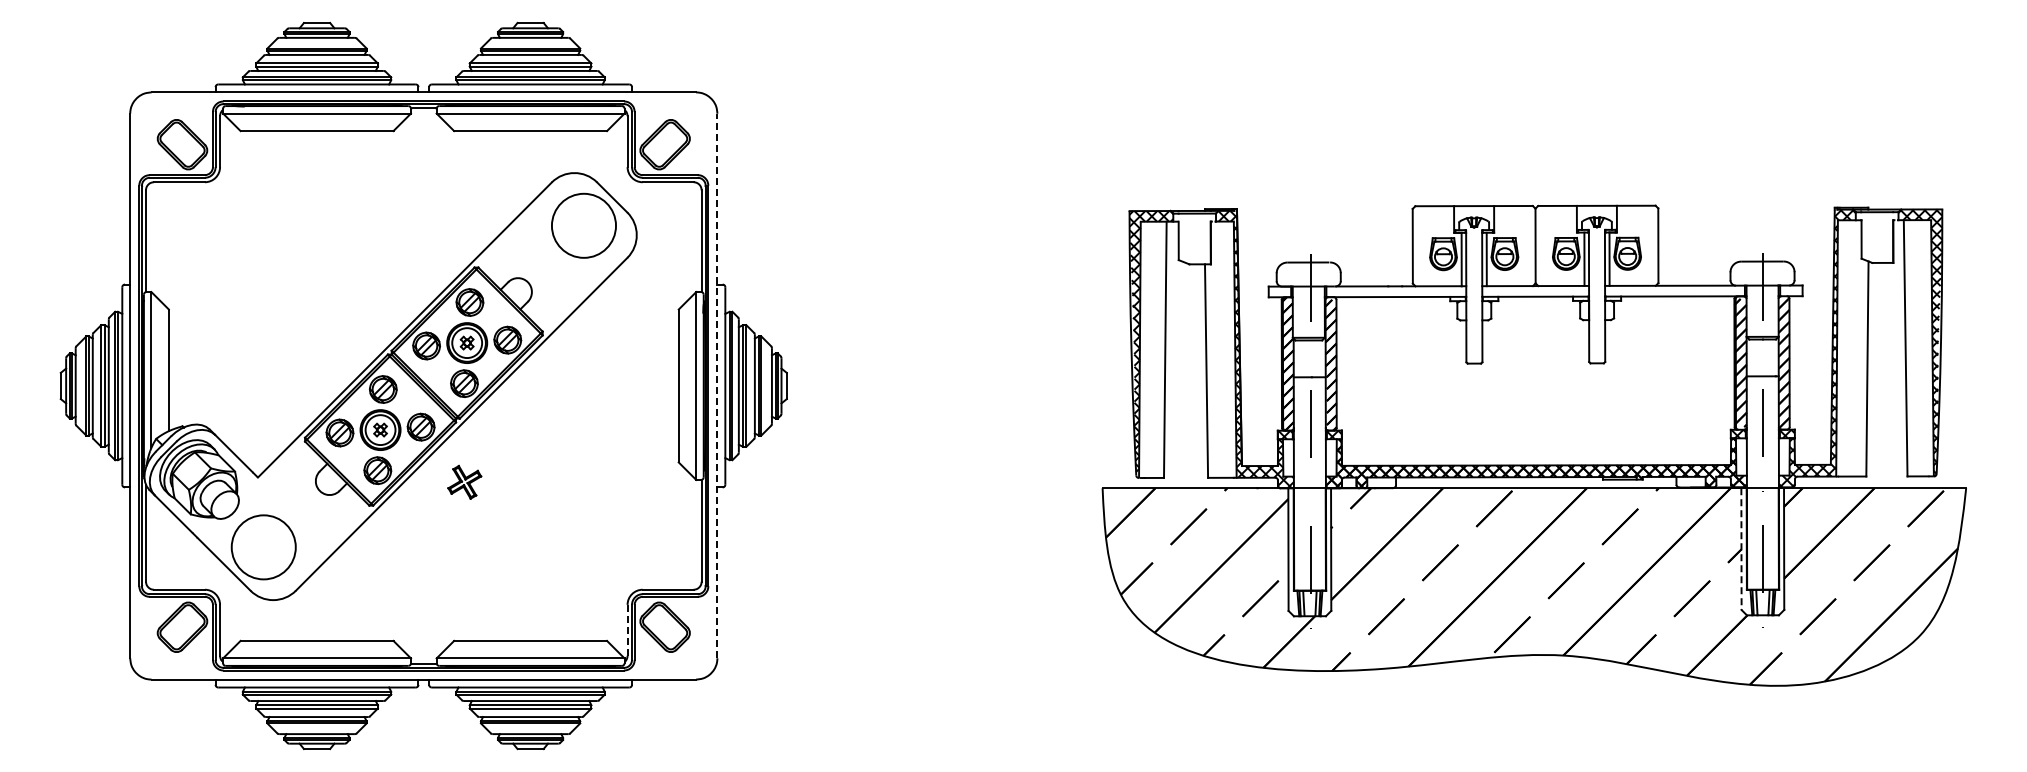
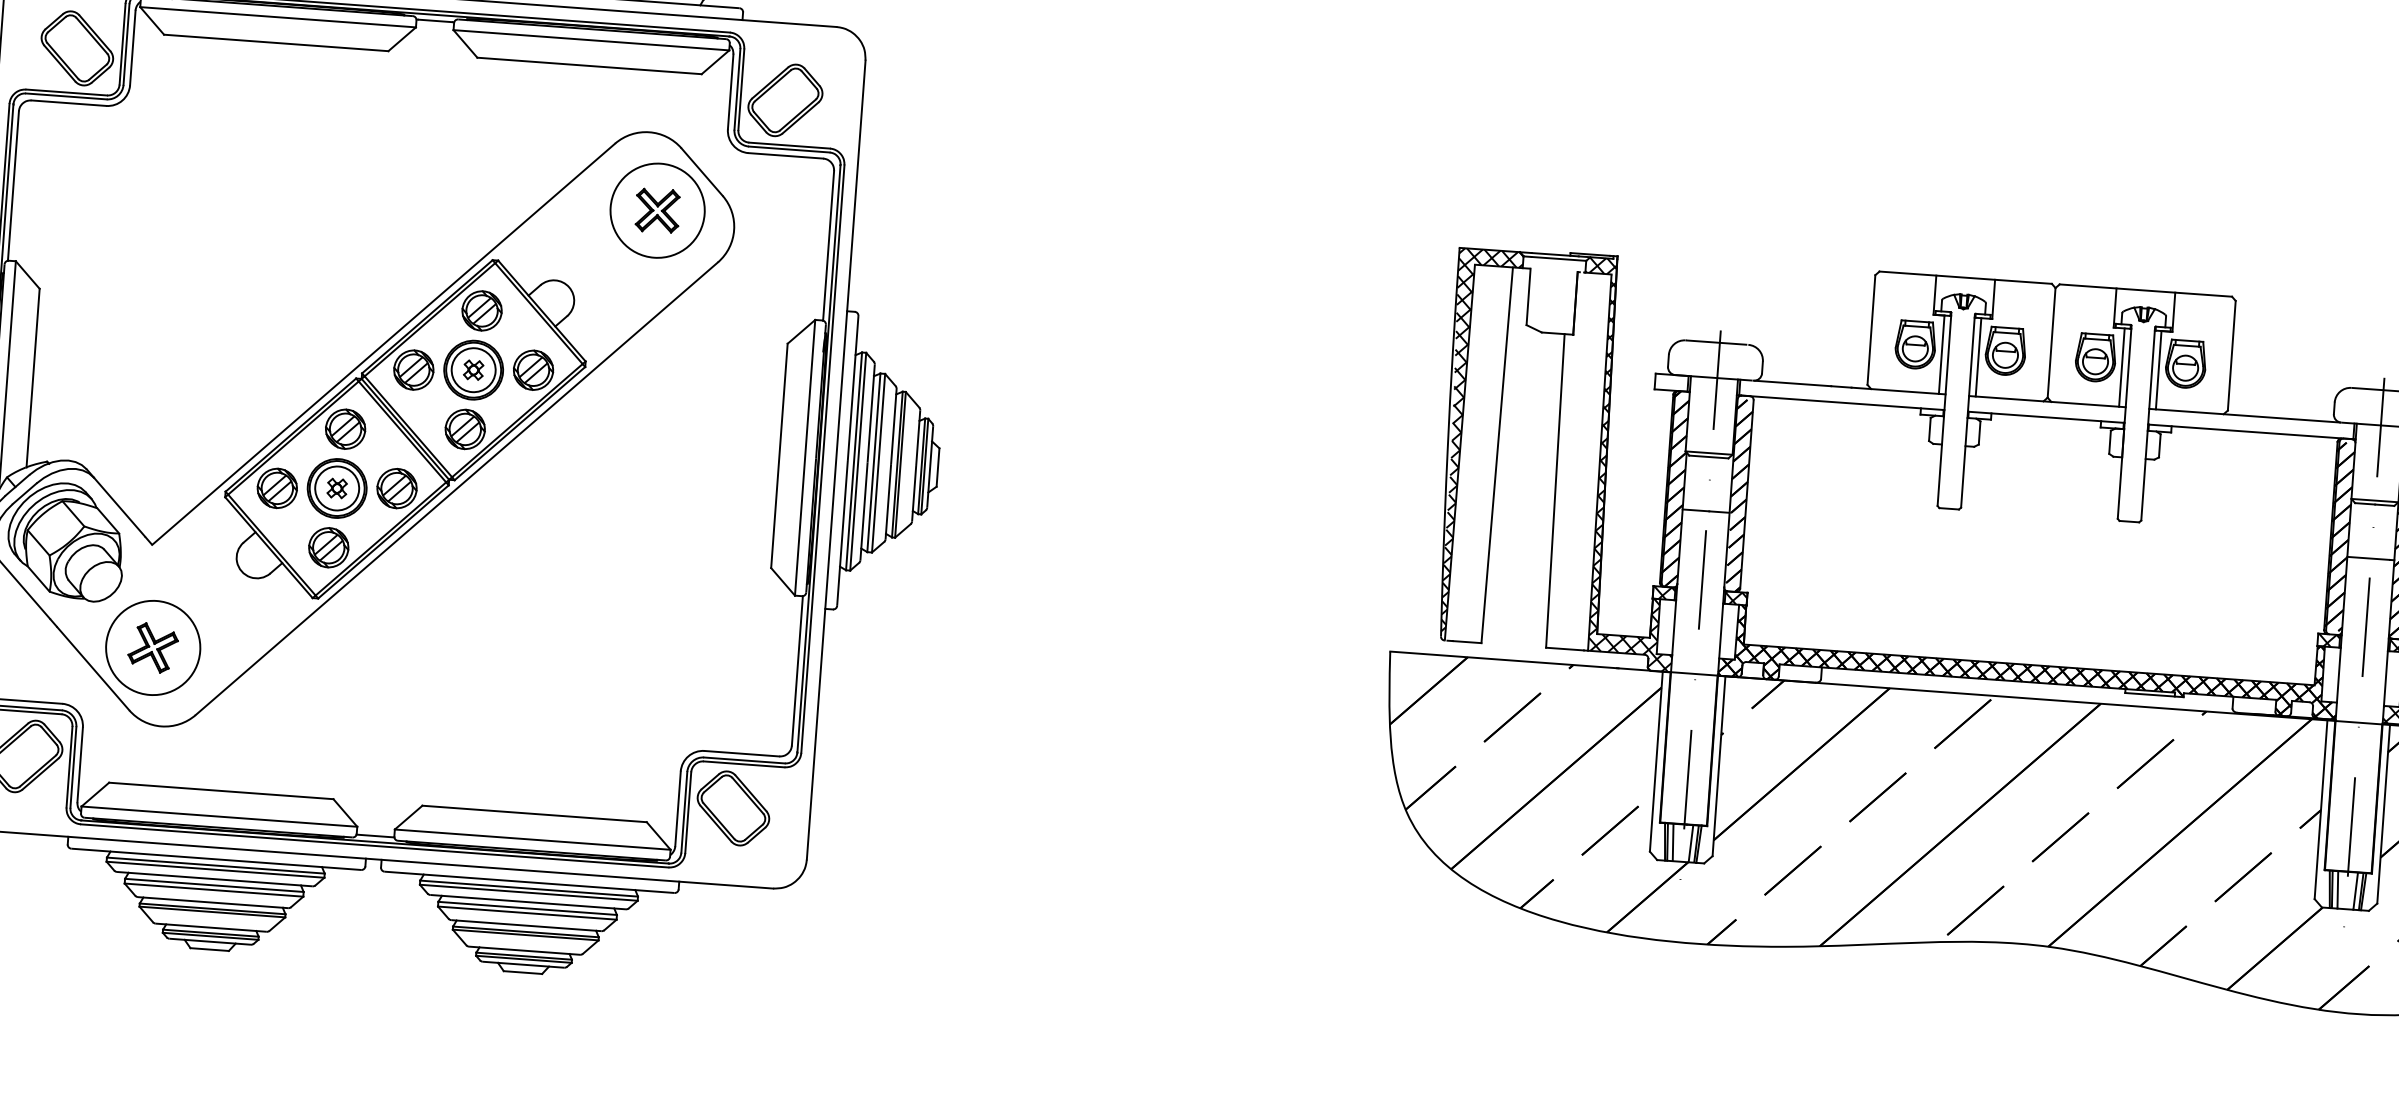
part: (583, 225) -> (656, 210), added
line: (717, 385) -> (836, 459), dashed -> solid
part: (464, 481) -> (152, 646), moved
line: (1741, 549) -> (2321, 810), dashed -> solid
line: (627, 629) -> (678, 807), dashed -> solid

